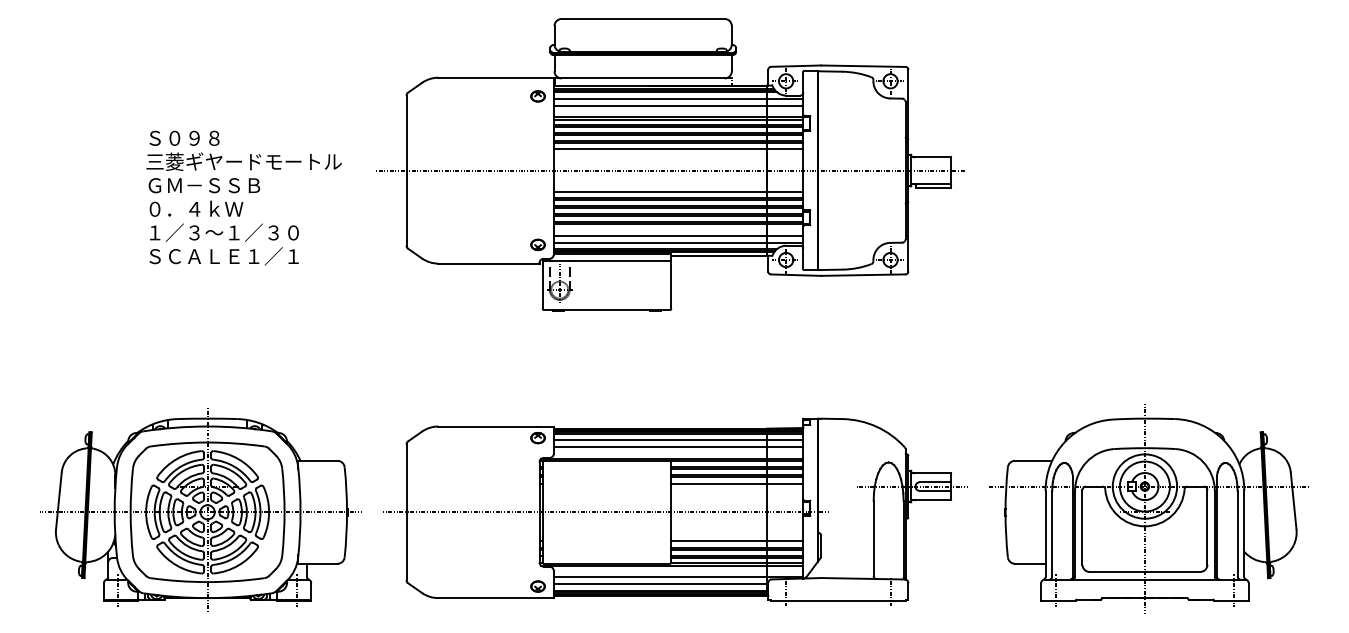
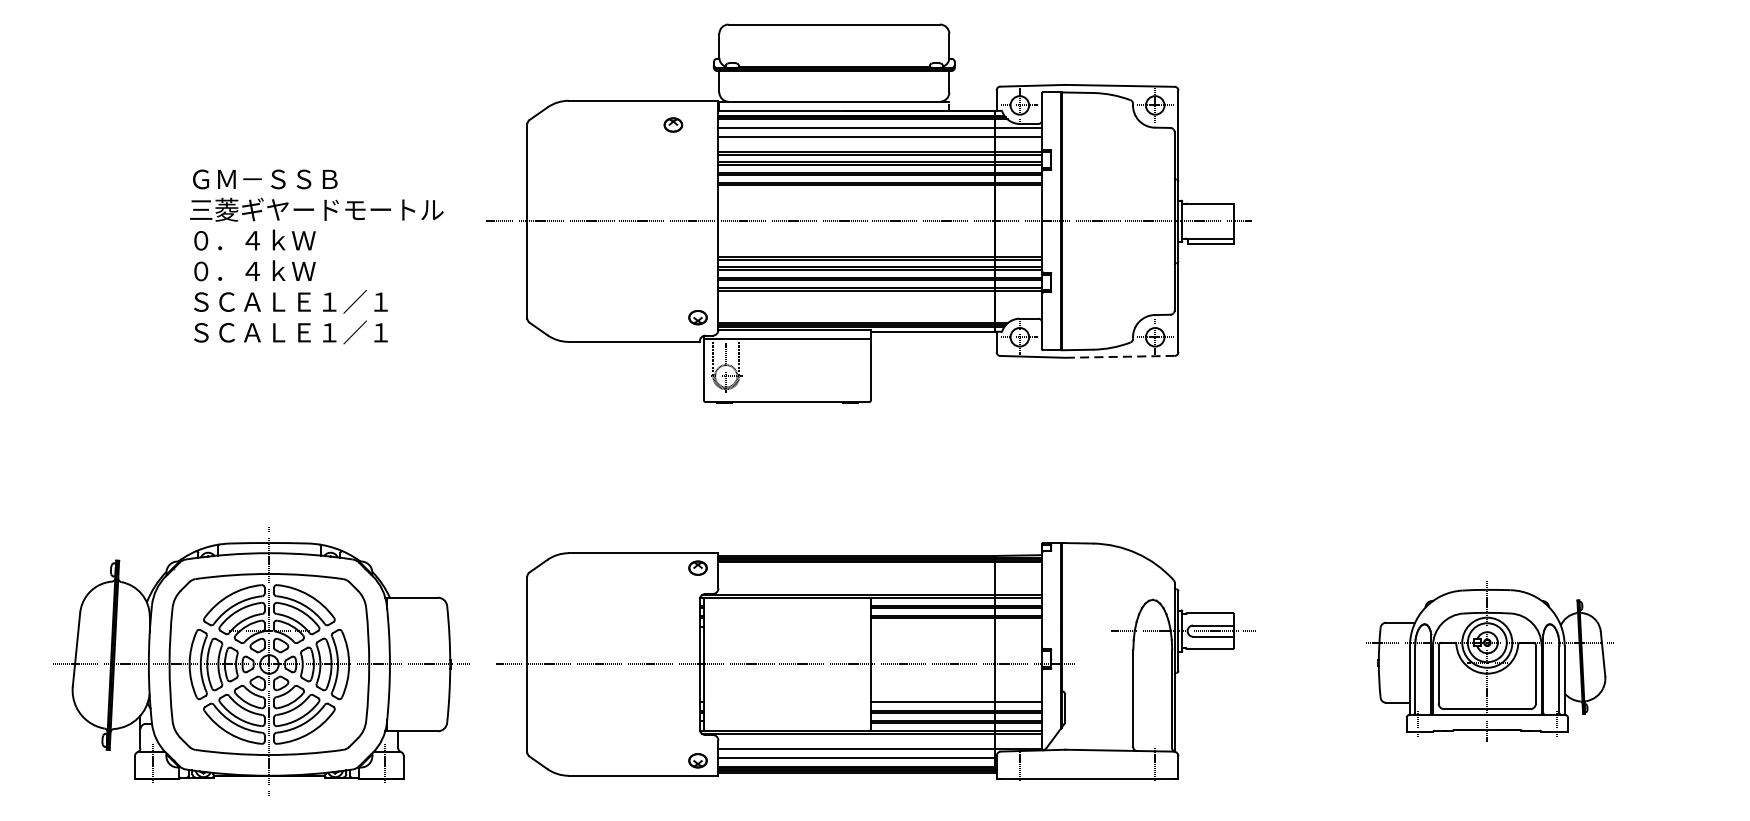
part: (537, 96) -> (672, 125), moved
text: (204, 137) -> (265, 178), Ｓ０９８ -> ＧＭ－ＳＳＢ
line: (678, 149) -> (880, 193), removed
text: (204, 185) -> (265, 240), ＧＭ－ＳＳＢ -> ０．４ｋＷ
line: (678, 192) -> (880, 249), removed
text: (223, 232) -> (290, 301), １／３～１／３０ -> ＳＣＡＬＥ１／１
line: (678, 235) -> (880, 305), removed
line: (678, 242) -> (880, 314), removed
line: (862, 275) -> (1118, 357), solid -> dashed
line: (678, 440) -> (880, 571), removed
line: (678, 447) -> (880, 580), removed
line: (737, 483) -> (956, 627), removed
part: (1148, 508) -> (1489, 659), size x0.6

